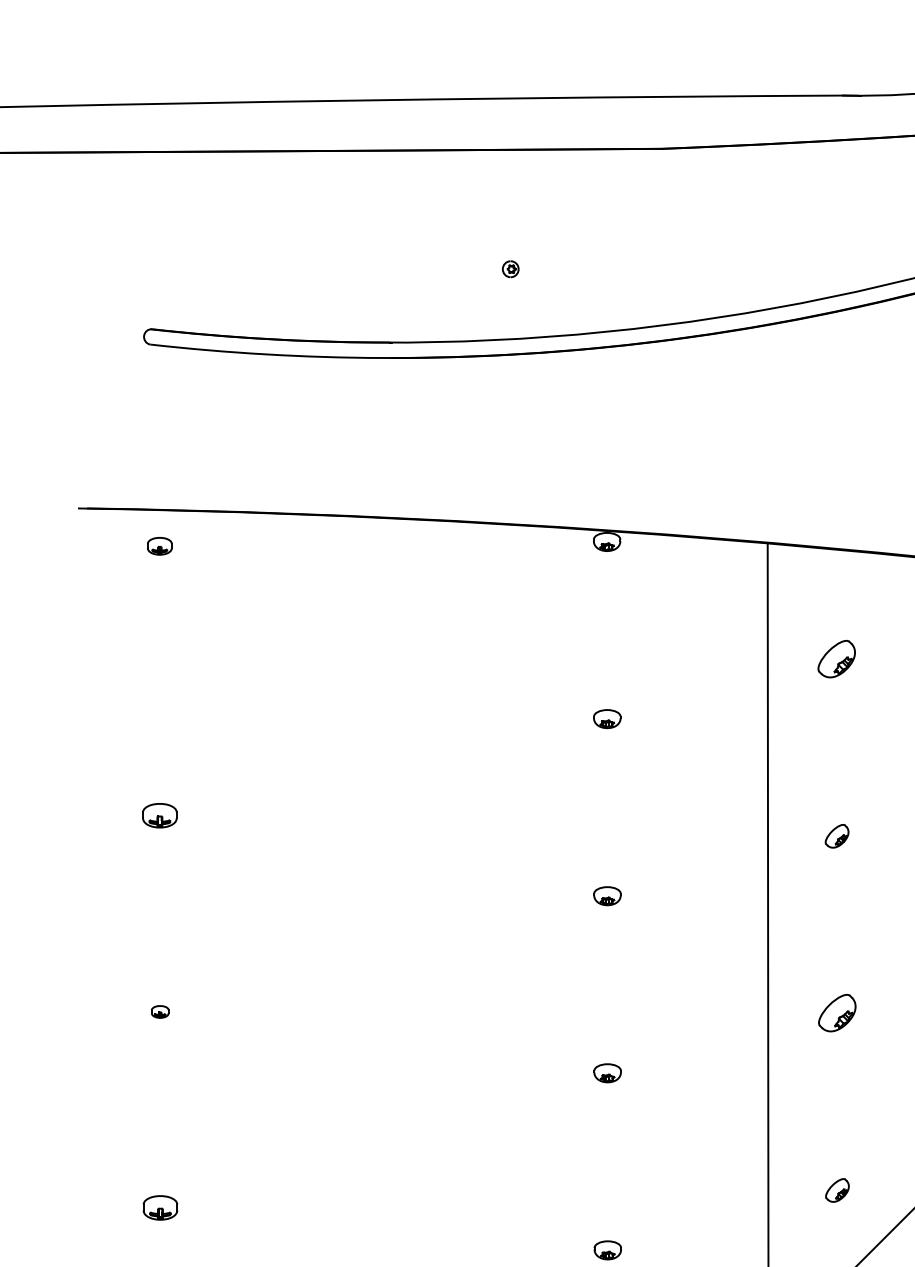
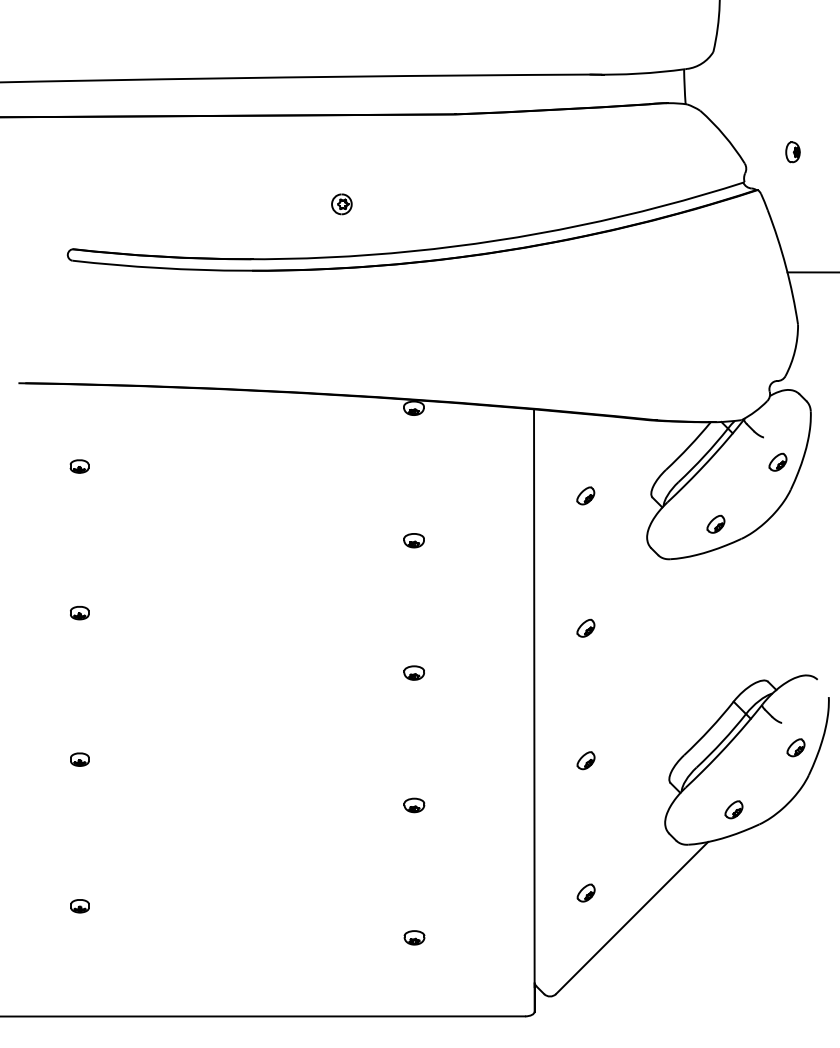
part: (510, 269) -> (341, 204), size x1.67
part: (159, 546) -> (79, 466), moved
part: (836, 658) -> (585, 495), size x0.62
part: (159, 816) -> (79, 613), size x0.71
part: (159, 1011) -> (79, 759), size x1.43
part: (836, 1013) -> (585, 760), size x0.62
part: (159, 1208) -> (79, 906), size x0.71

